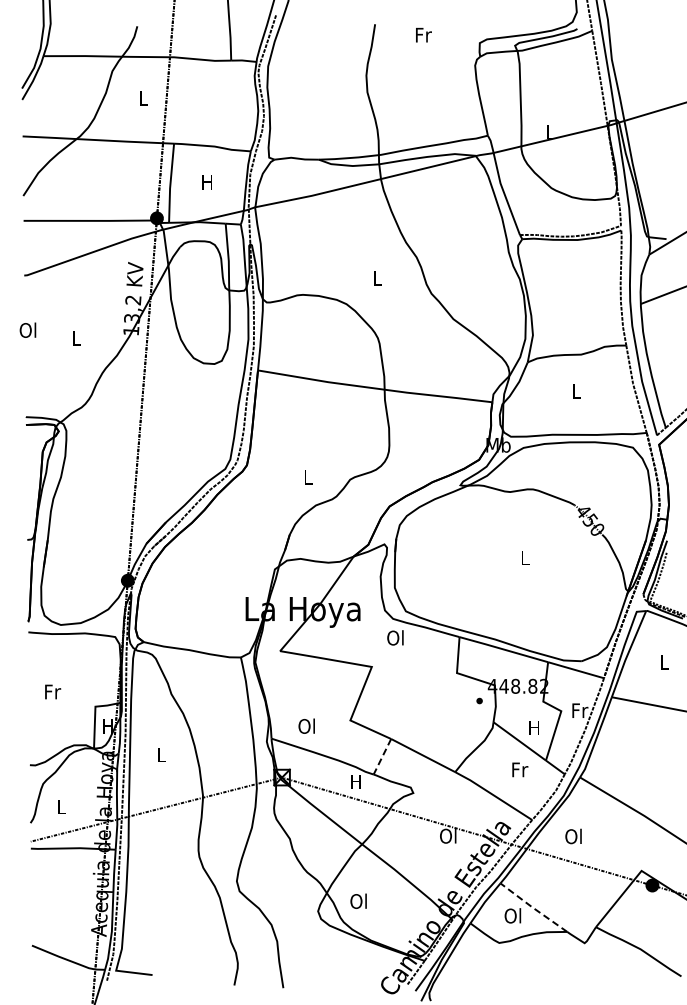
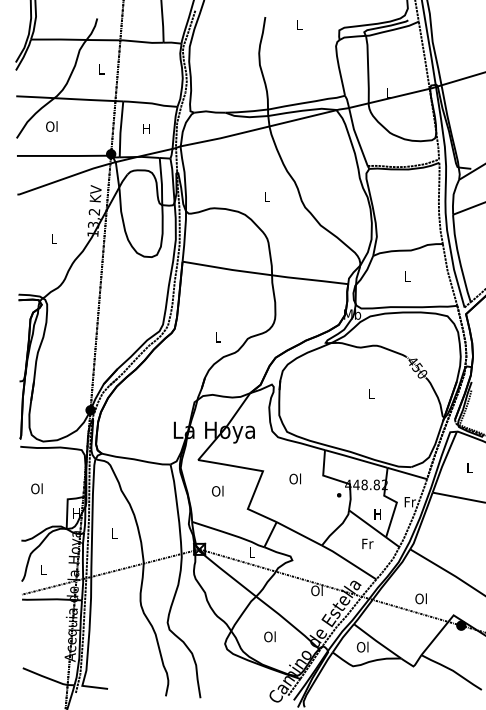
text: (423, 34) -> (299, 24), Fr -> L
text: (27, 329) -> (51, 126), moved
text: (395, 637) -> (295, 478), moved
text: (52, 691) -> (37, 488), Fr -> Ol
text: (306, 725) -> (217, 490), moved
line: (382, 756) -> (270, 534), dashed -> solid
text: (355, 781) -> (251, 552), H -> L
text: (573, 836) -> (421, 598), moved
text: (358, 900) -> (269, 636), moved
line: (532, 907) -> (376, 641), dashed -> solid

